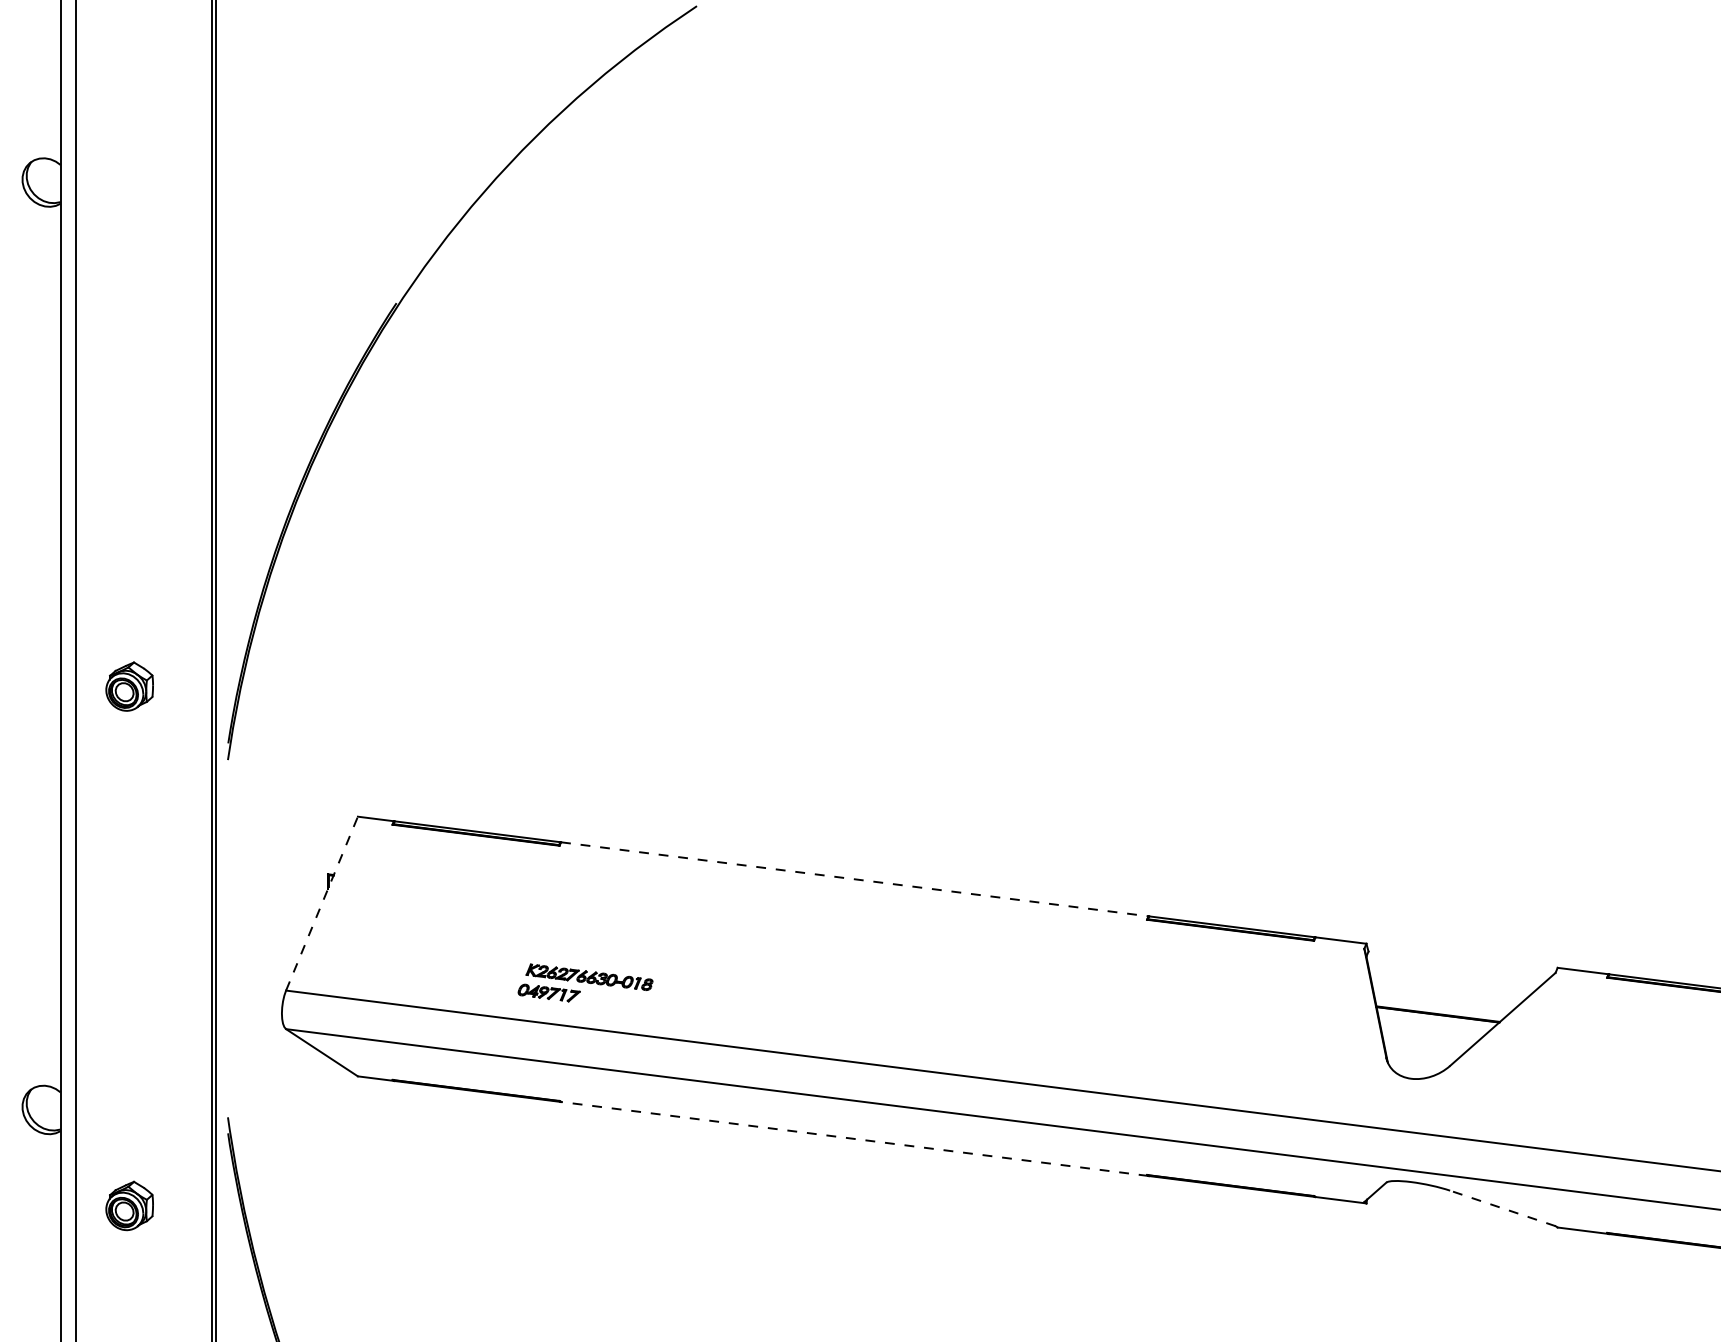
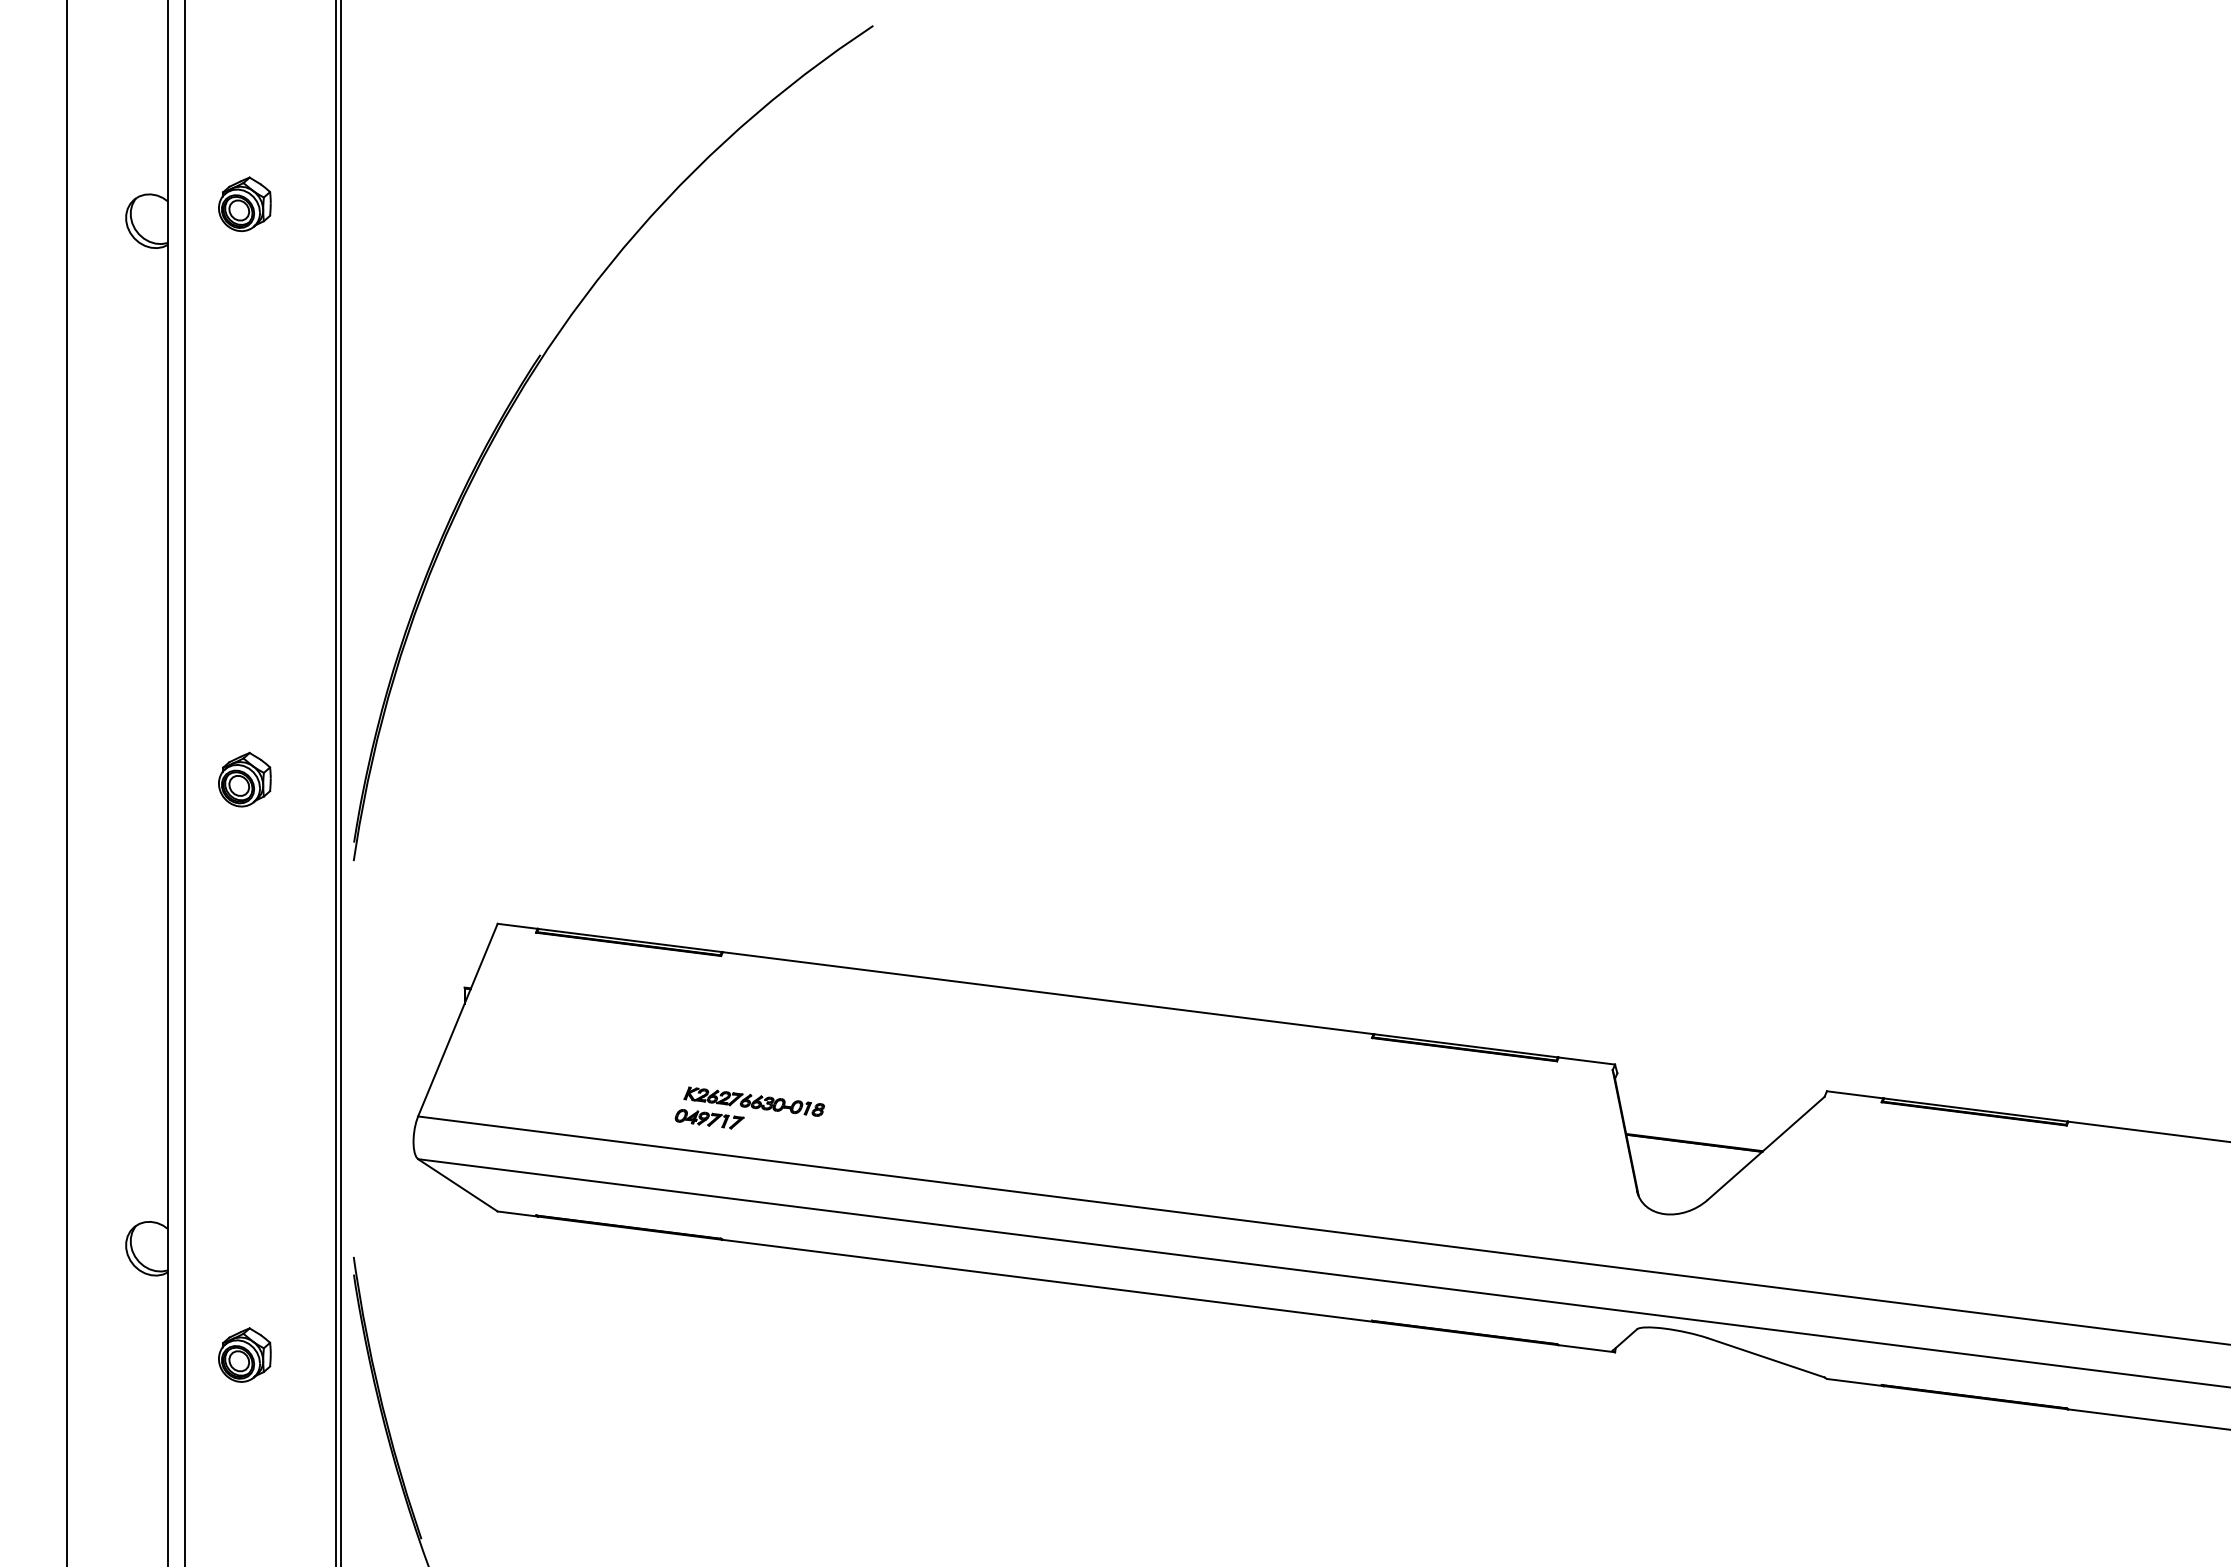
part: (129, 167) -> (244, 204), added
line: (855, 879) -> (1048, 993), dashed -> solid
line: (322, 903) -> (458, 1019), dashed -> solid
line: (855, 1138) -> (1048, 1280), dashed -> solid
line: (1503, 1208) -> (1766, 1357), dashed -> solid

